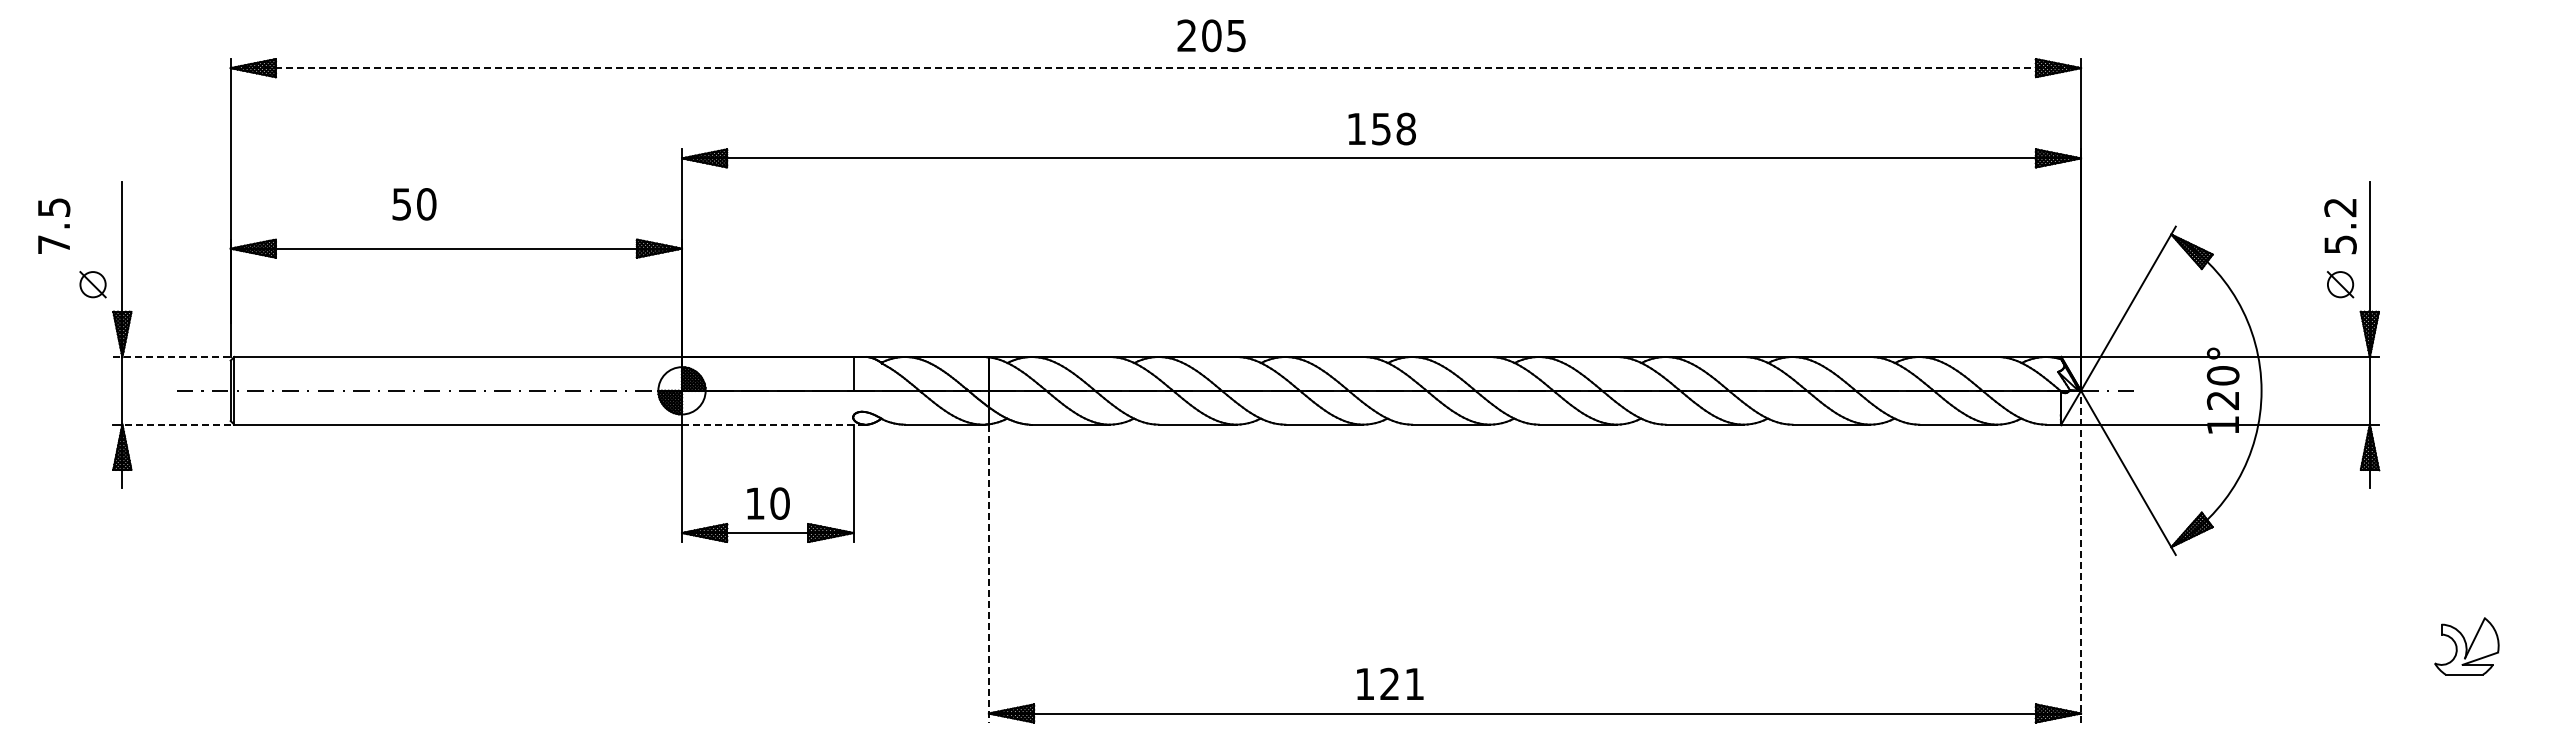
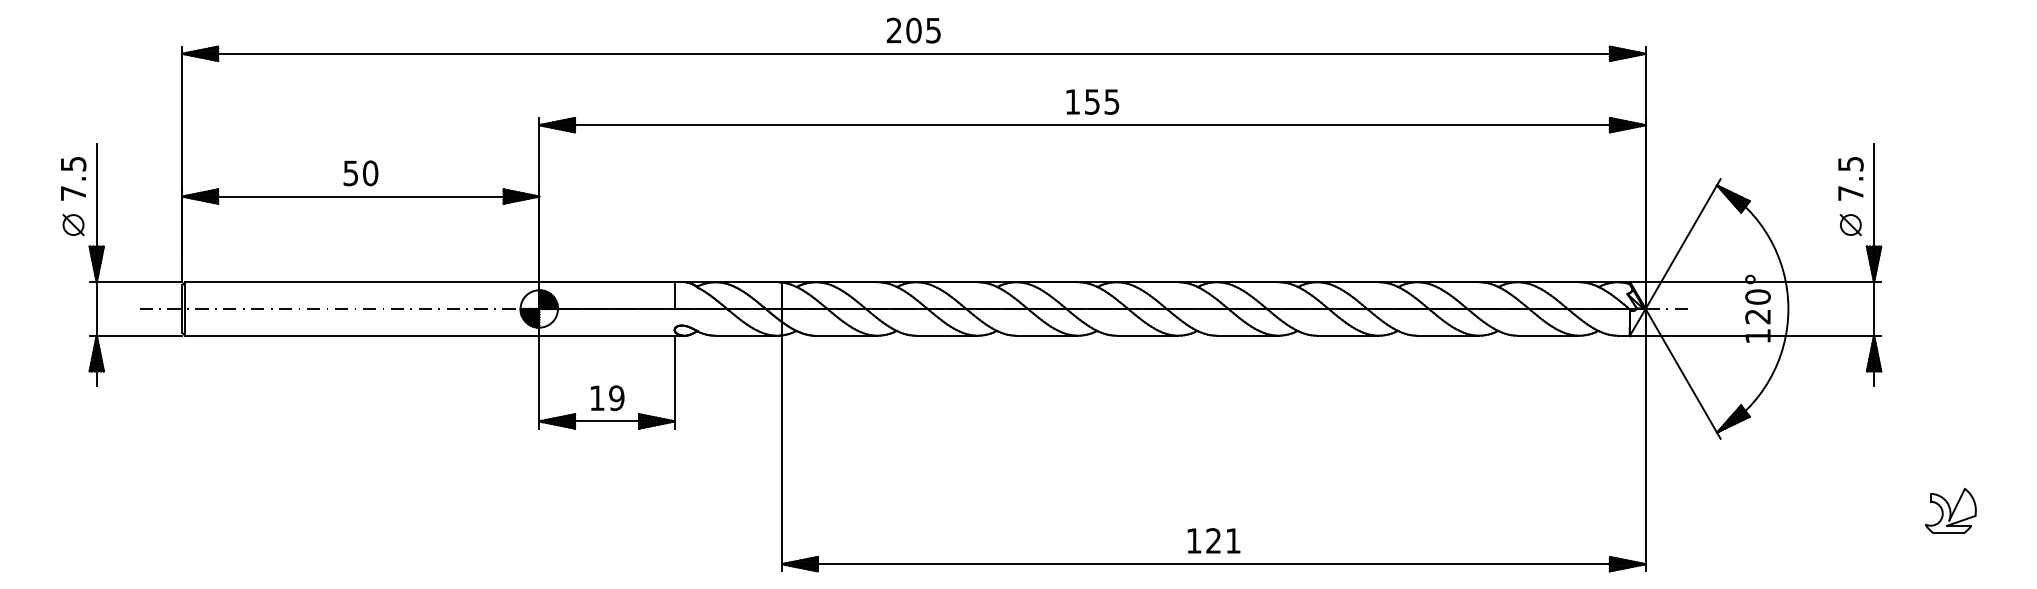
text: (1211, 35) -> (913, 30), moved
line: (1156, 68) -> (914, 54), dashed -> solid
text: (1405, 128) -> (1111, 101), 158 -> 155
text: (414, 204) -> (360, 173), moved
text: (54, 225) -> (73, 178), moved
text: (2340, 226) -> (1850, 179), 5.2 -> 7.5
line: (172, 356) -> (136, 281), dashed -> solid
line: (176, 424) -> (139, 335), dashed -> solid
line: (773, 424) -> (611, 335), dashed -> solid
text: (779, 503) -> (616, 398), 10 -> 19
line: (2081, 556) -> (1645, 440), dashed -> solid
line: (988, 573) -> (781, 453), dashed -> solid
text: (1390, 683) -> (1214, 540), moved

